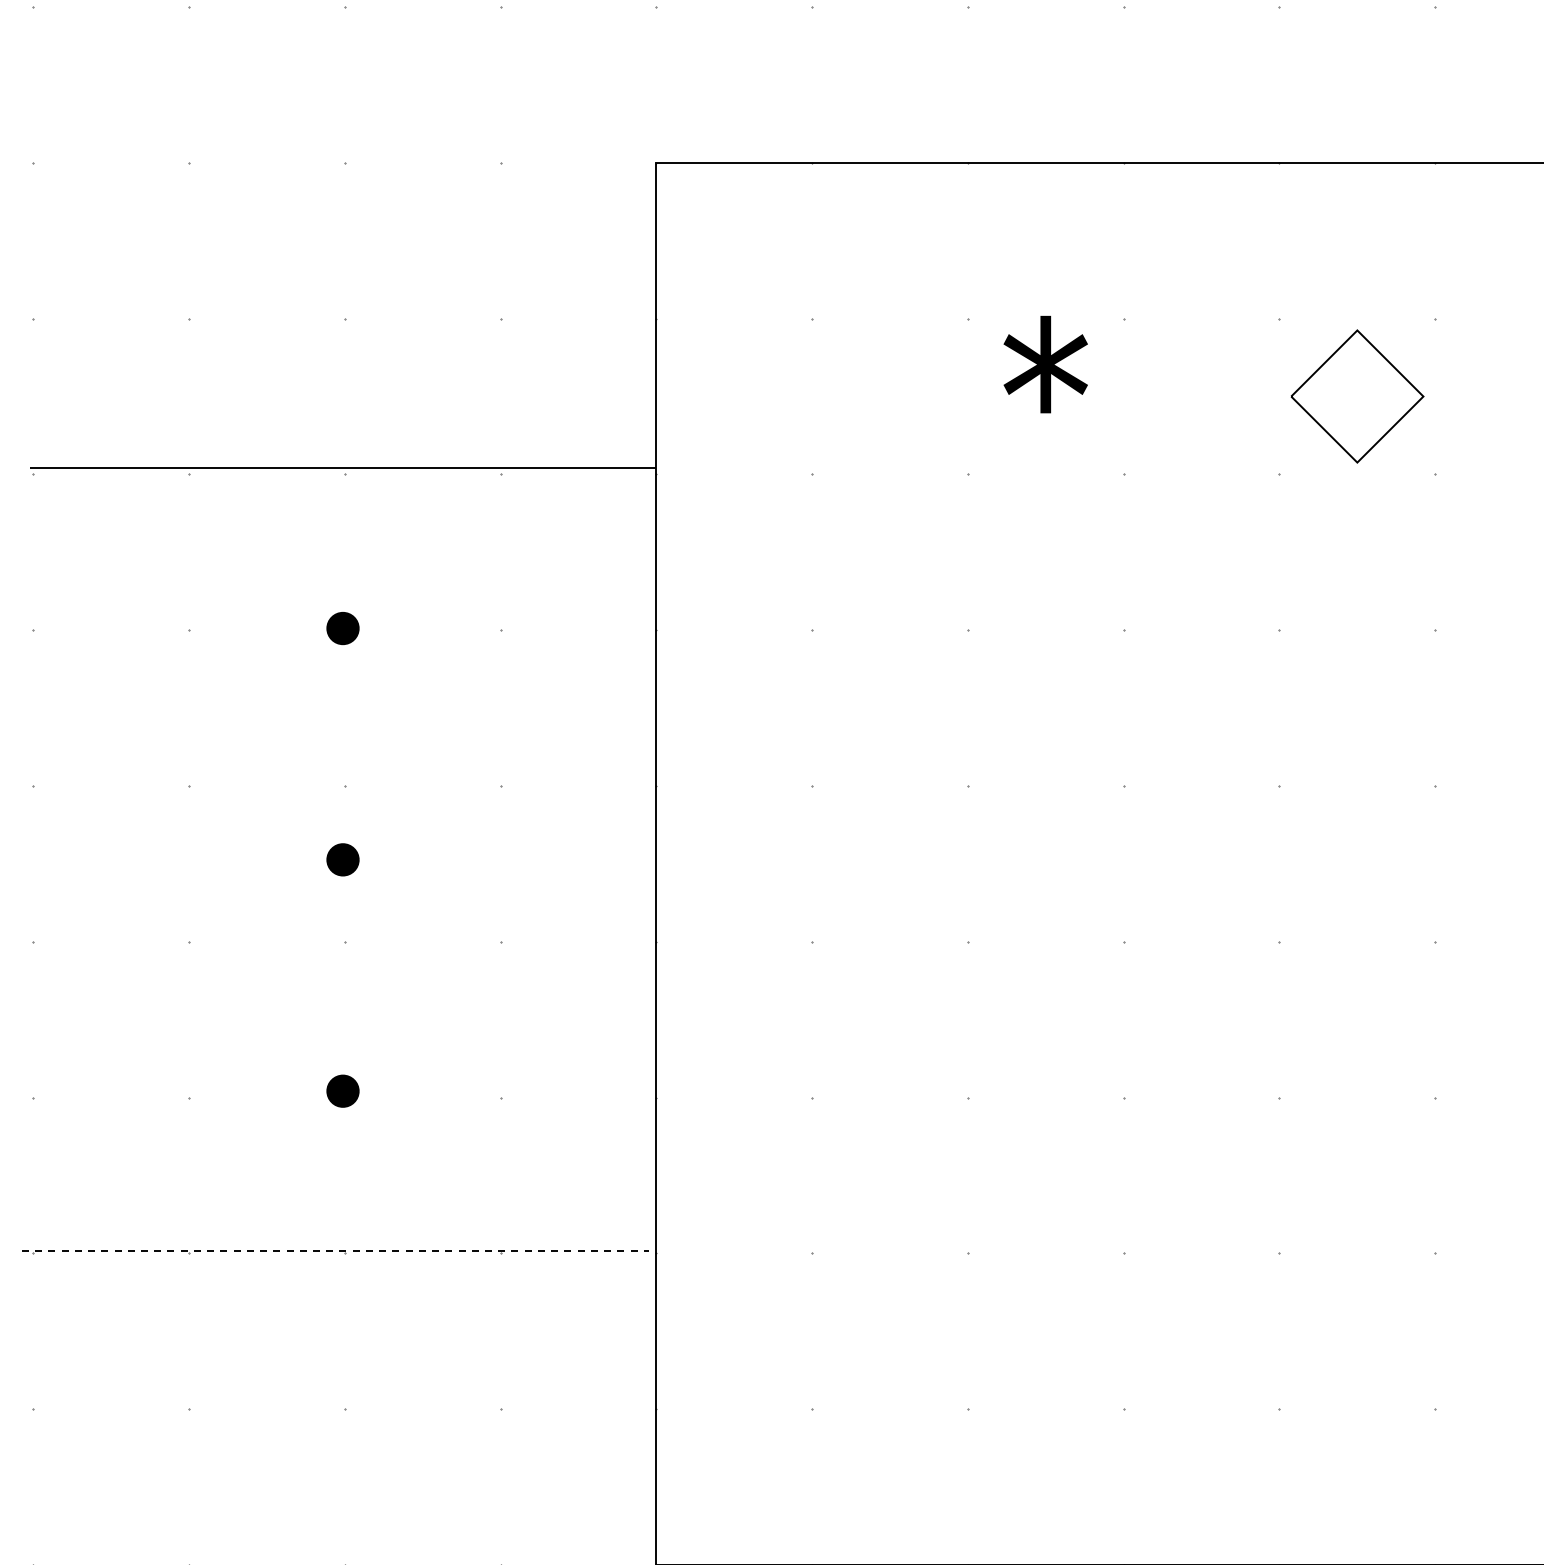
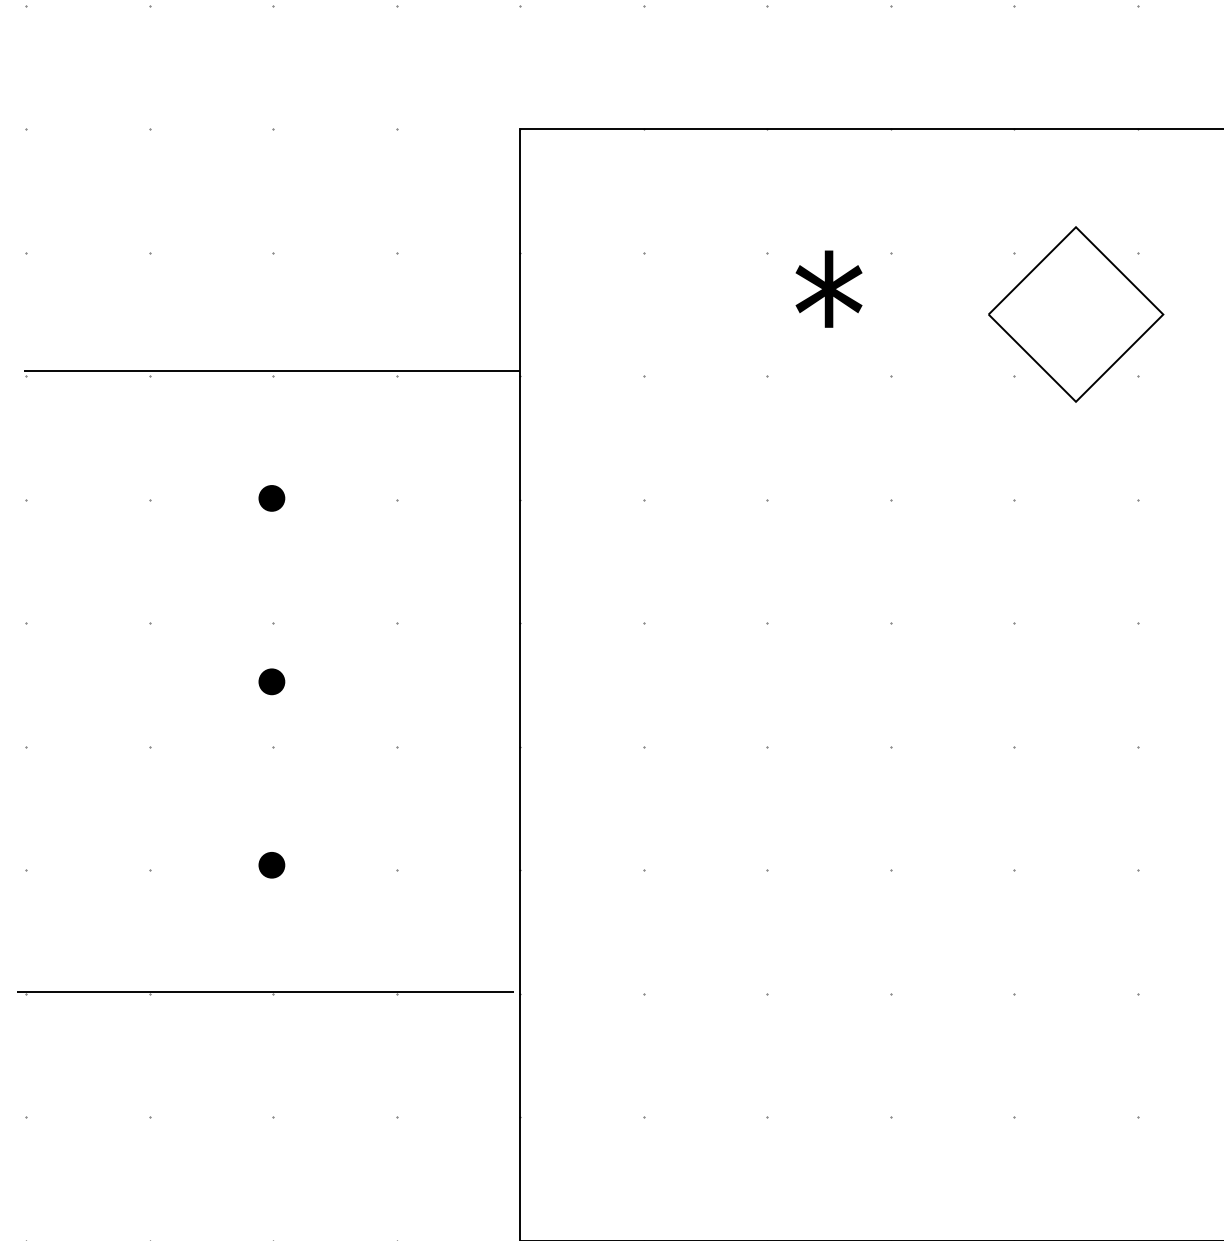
part: (1357, 396) -> (1076, 314), size x1.67
line: (335, 1251) -> (265, 992), dashed -> solid

